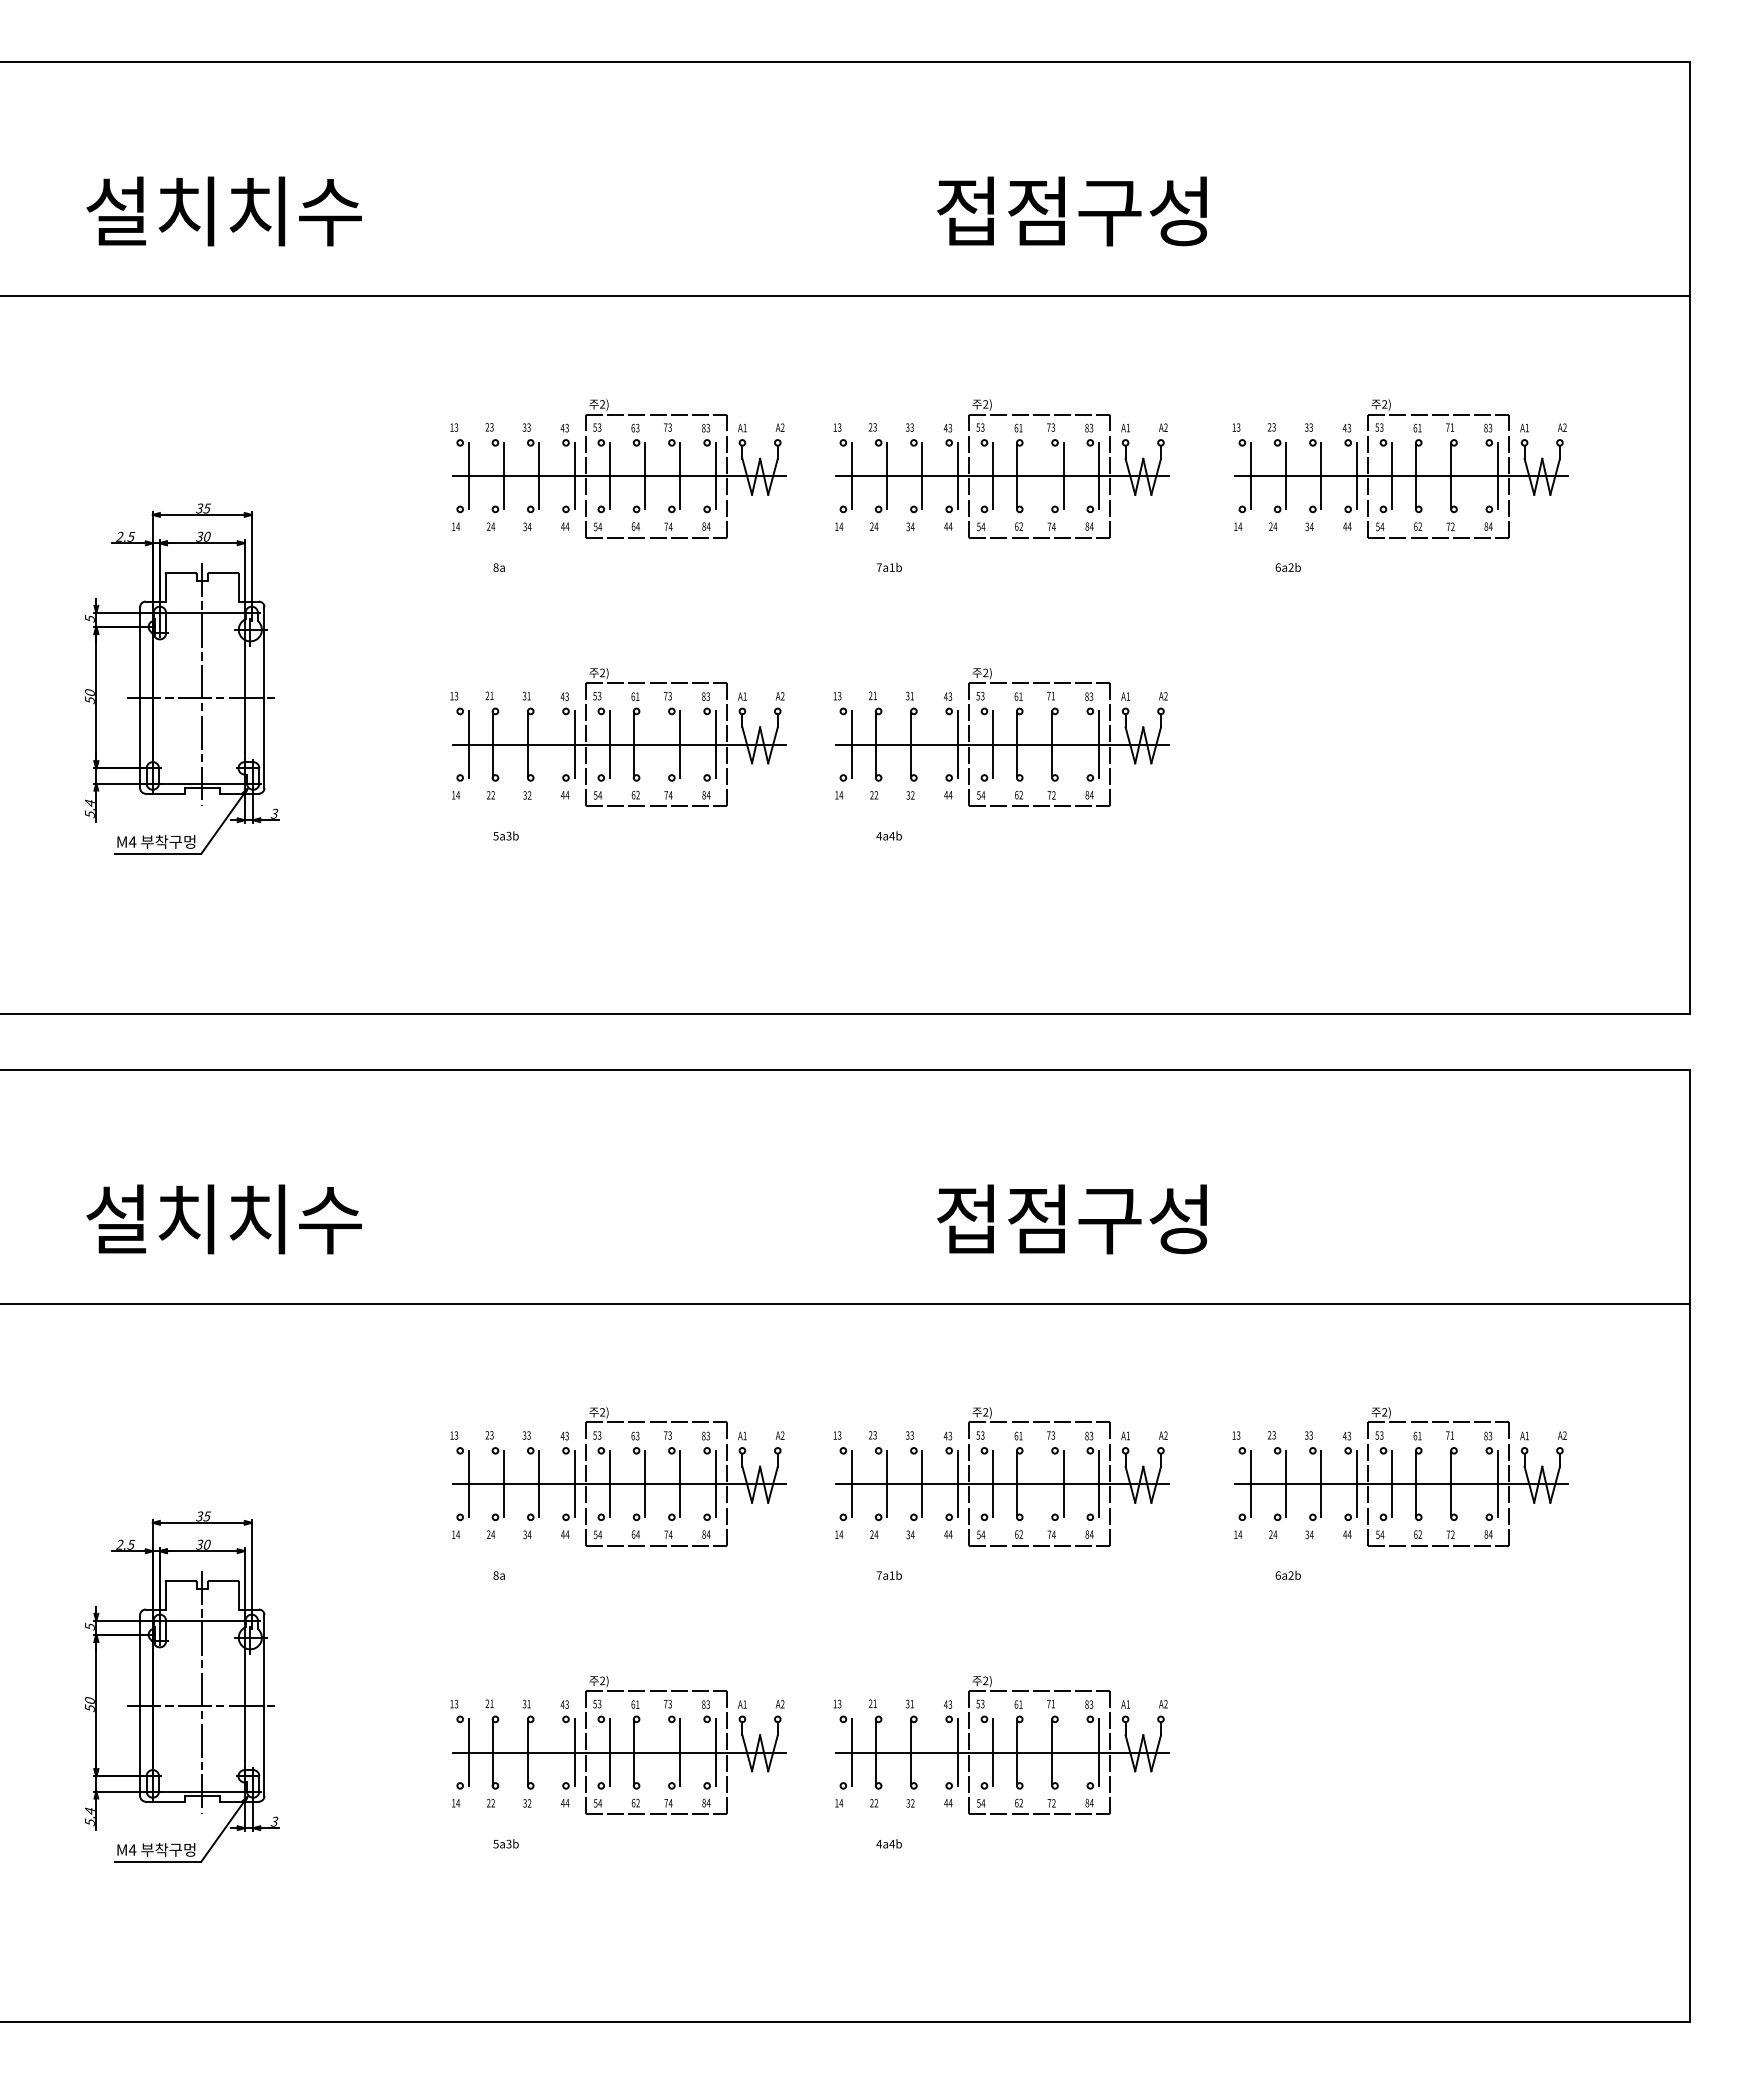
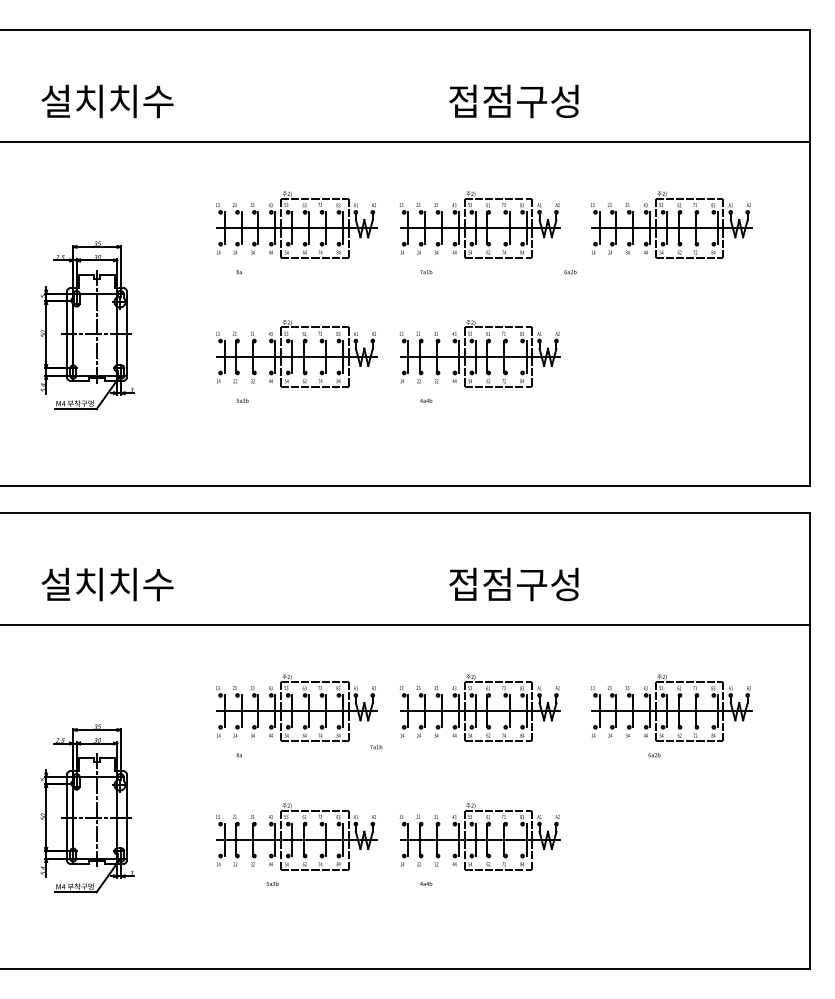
text: (1288, 568) -> (570, 272), moved
text: (889, 1576) -> (376, 747), moved
text: (1288, 1576) -> (654, 755), moved
text: (505, 1843) -> (272, 883), moved

